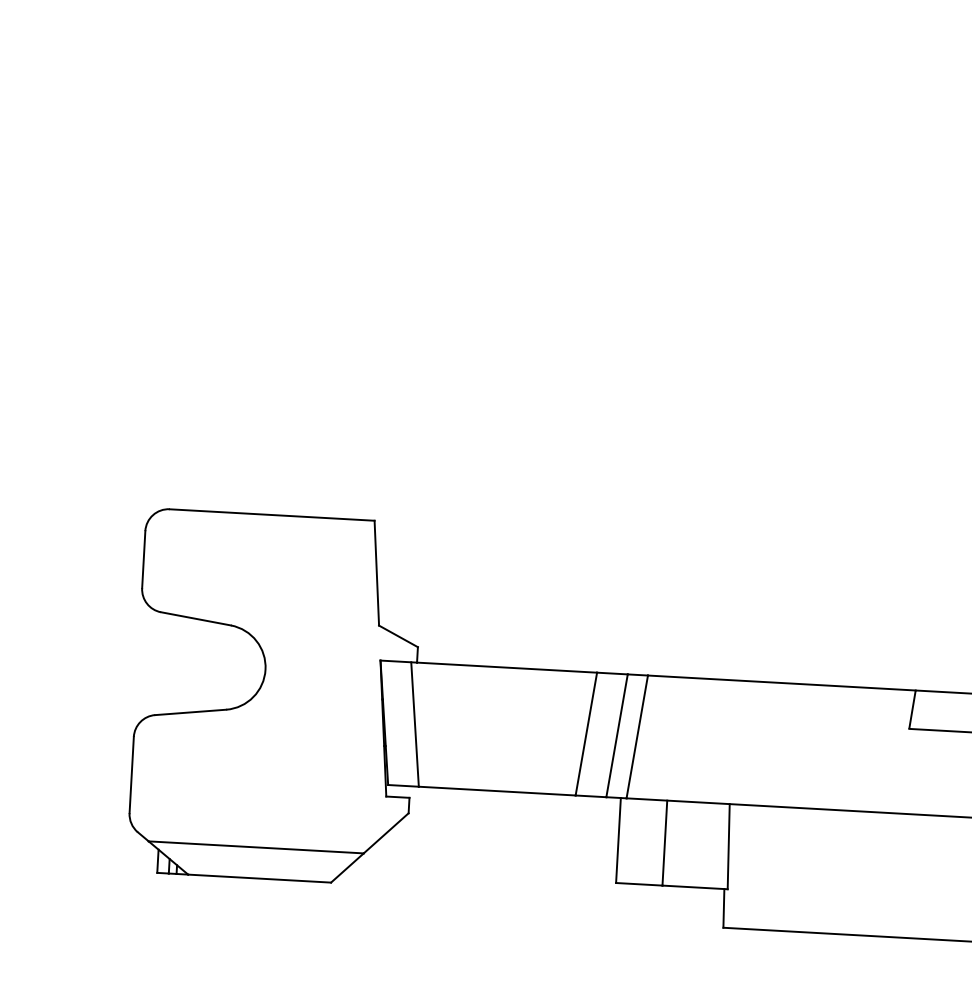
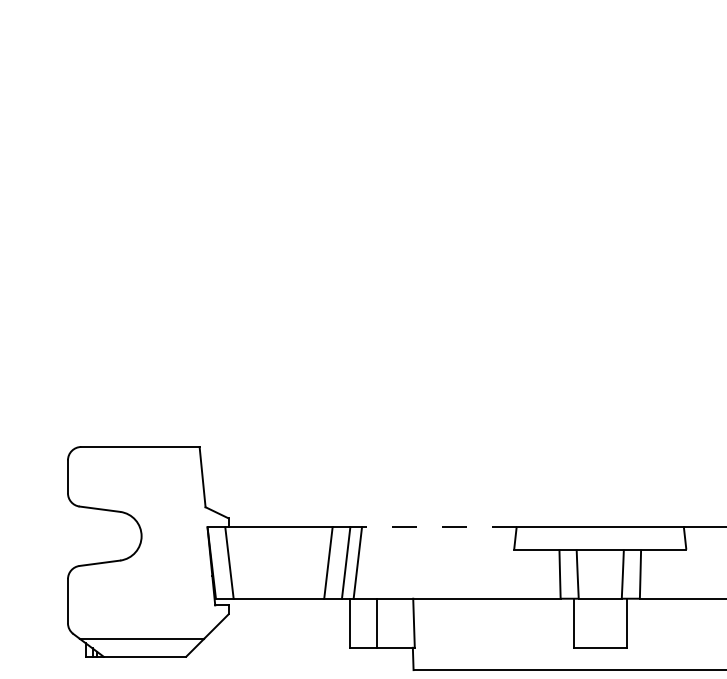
line: (780, 683) -> (438, 527), solid -> dashed

